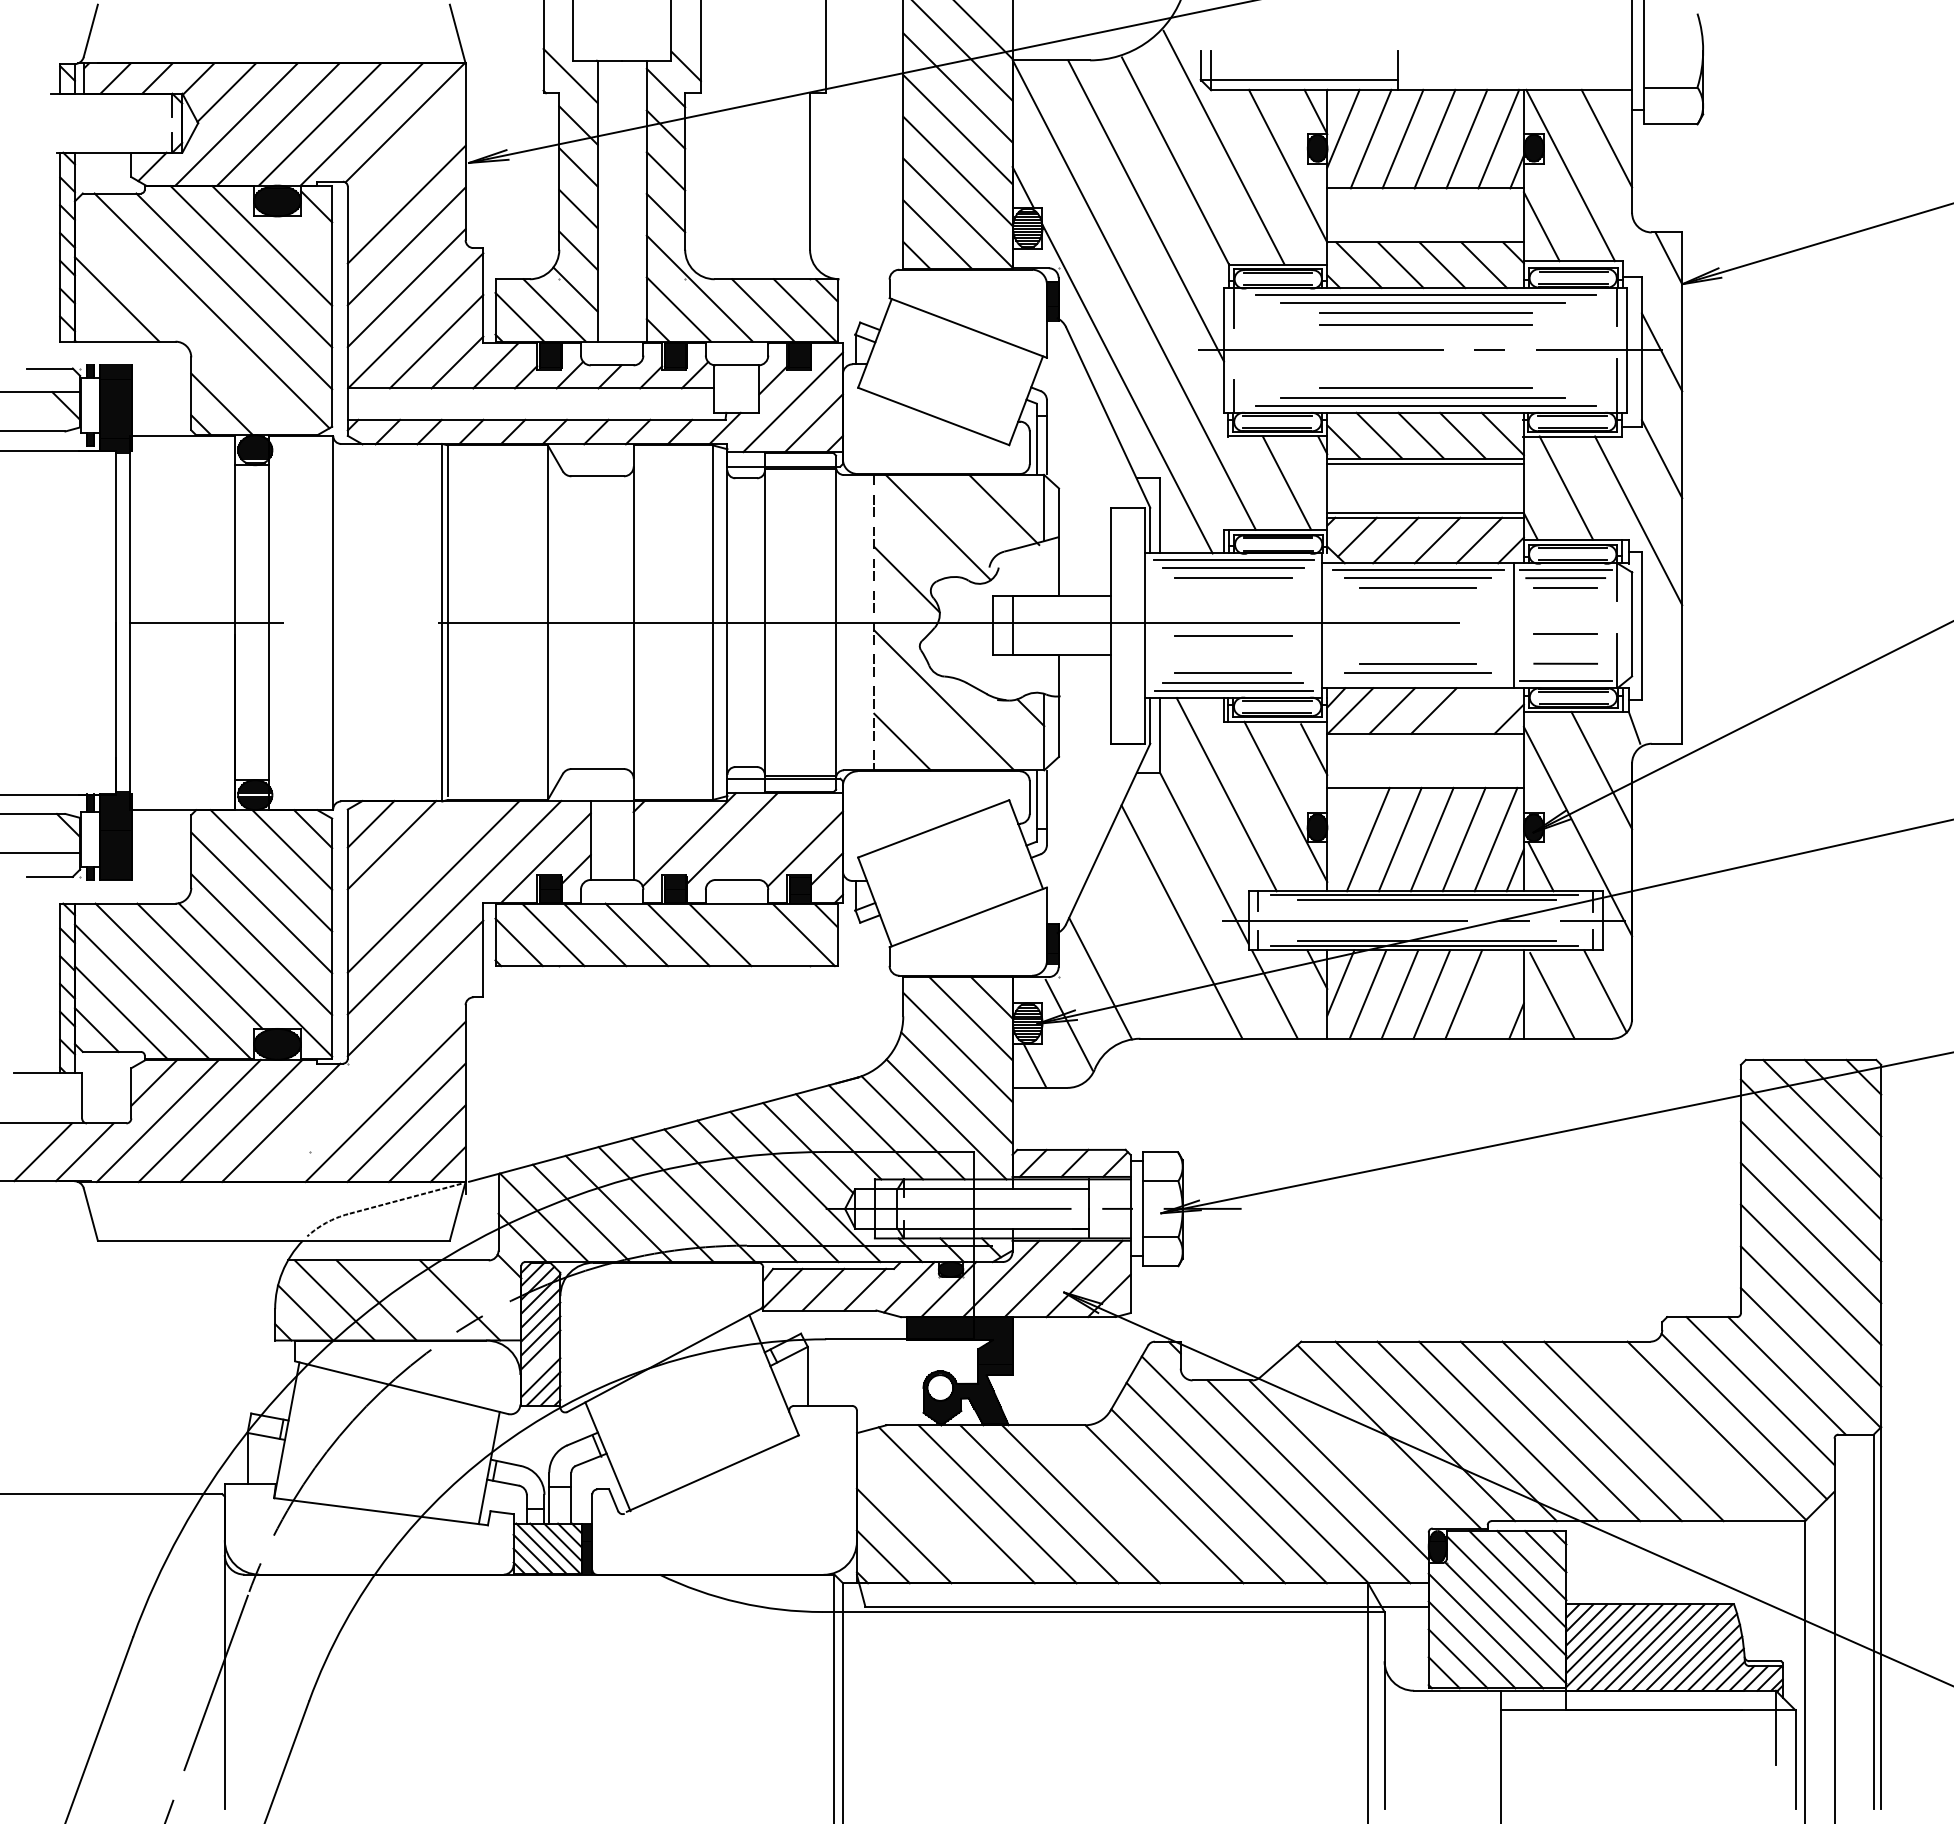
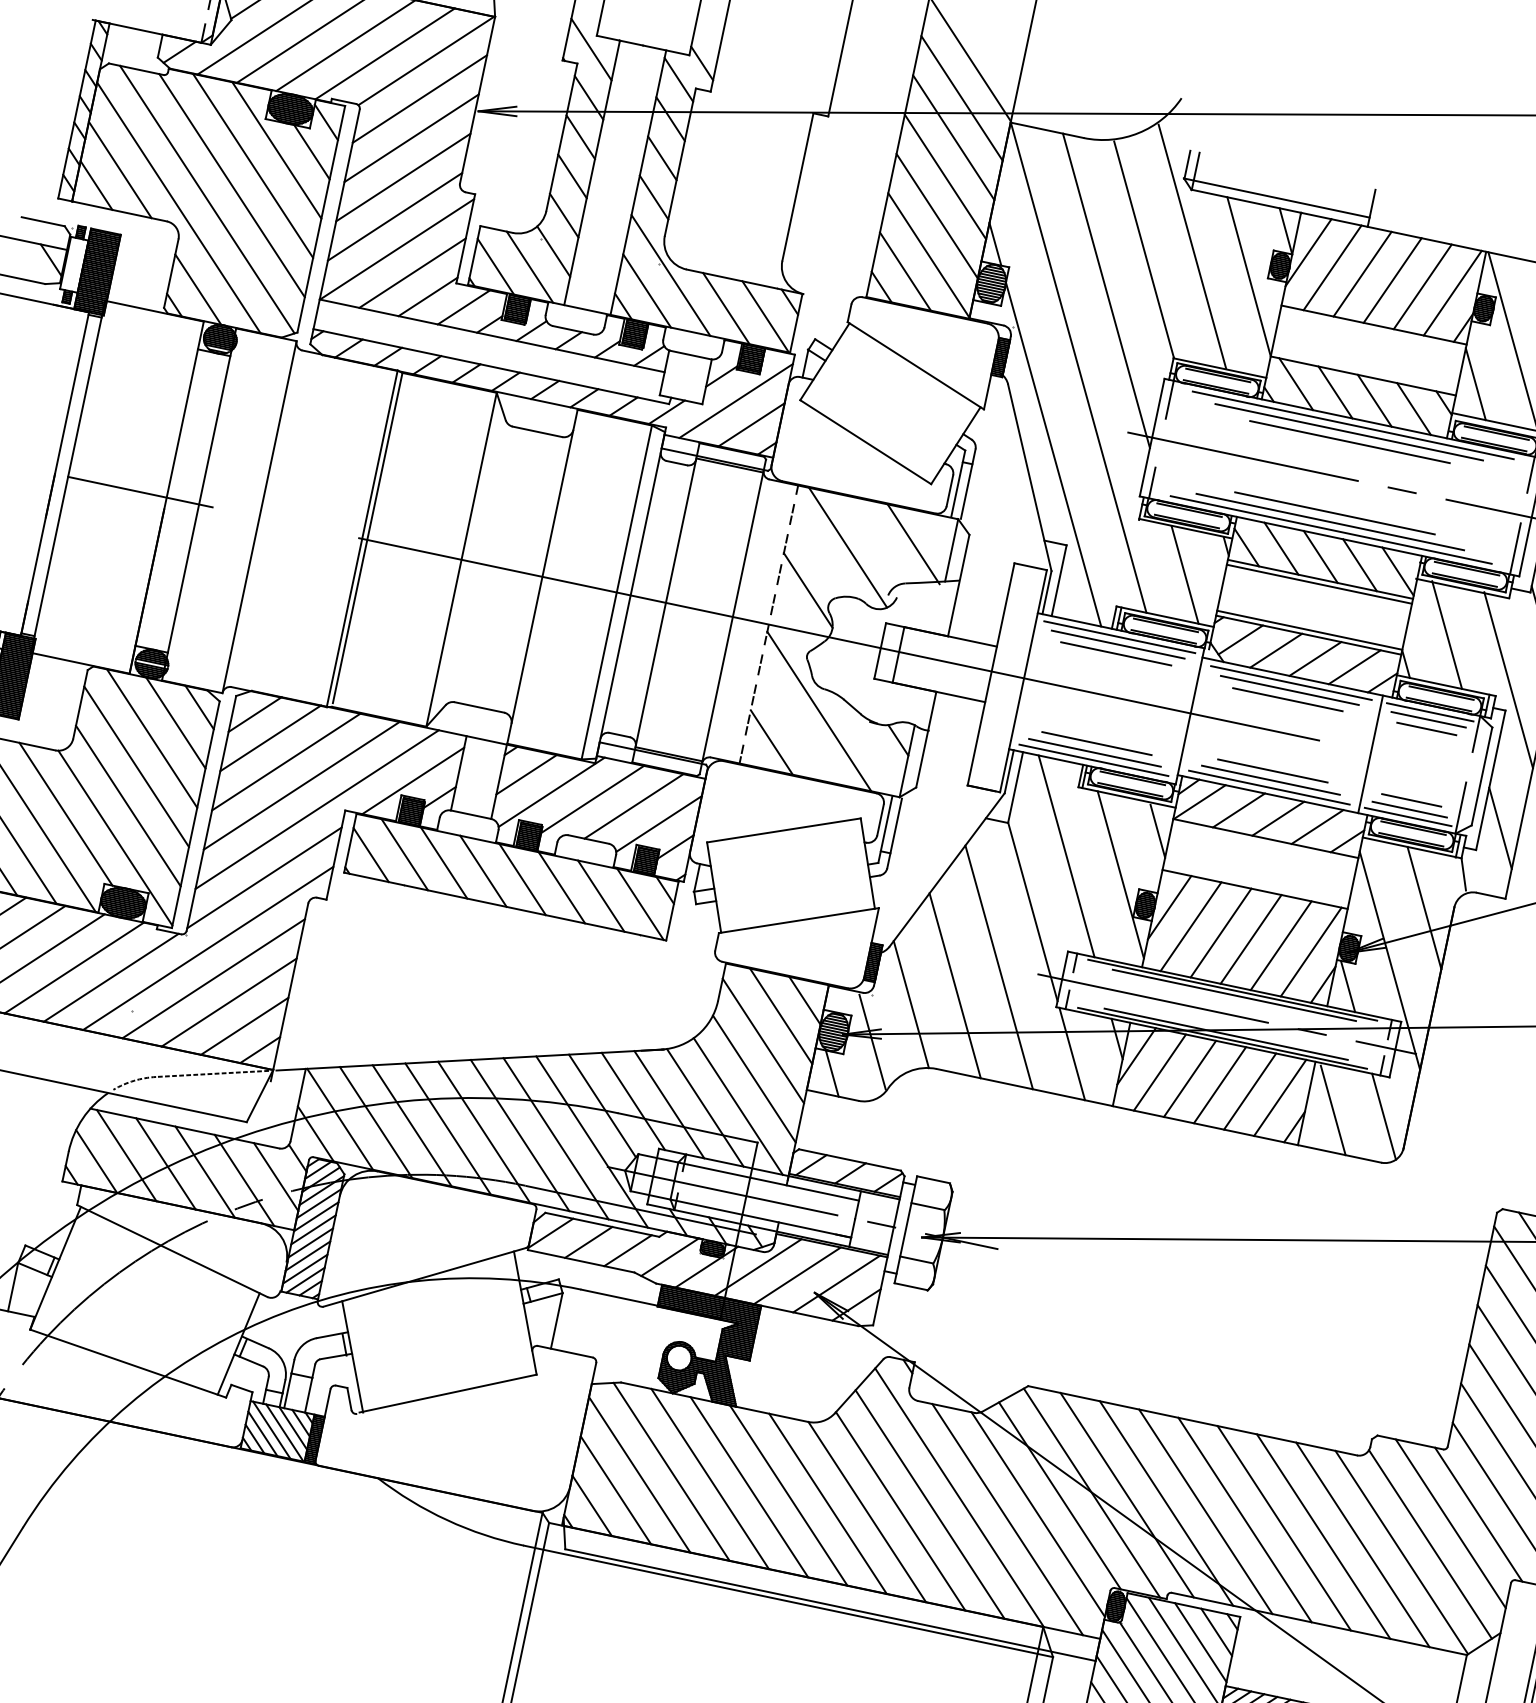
line: (406, 162) -> (419, 98), added
line: (308, 240) -> (312, 152), added
line: (95, 319) -> (95, 184), added
line: (1425, 324) -> (1346, 453), removed
line: (184, 325) -> (178, 207), added
line: (1565, 633) -> (1417, 771), removed
line: (1233, 635) -> (1104, 707), removed
line: (1565, 673) -> (1409, 809), added
line: (1661, 673) -> (1499, 828), added
line: (1417, 681) -> (1268, 787), added
line: (1475, 710) -> (1317, 826), added
line: (1342, 824) -> (1169, 907), added
line: (659, 826) -> (526, 773), added
line: (775, 836) -> (633, 806), added
line: (412, 865) -> (285, 761), added
line: (761, 934) -> (600, 895), added
line: (1141, 949) -> (955, 985), added
line: (1495, 994) -> (1279, 1097), added
line: (373, 1072) -> (208, 948), added
line: (491, 1290) -> (276, 1177), added
line: (418, 1300) -> (205, 1172), added
line: (540, 1363) -> (307, 1255), added
line: (1675, 1431) -> (1362, 1544), added
line: (1357, 1446) -> (1060, 1495), added
line: (1122, 1504) -> (827, 1503), added
line: (924, 1515) -> (639, 1475), added

